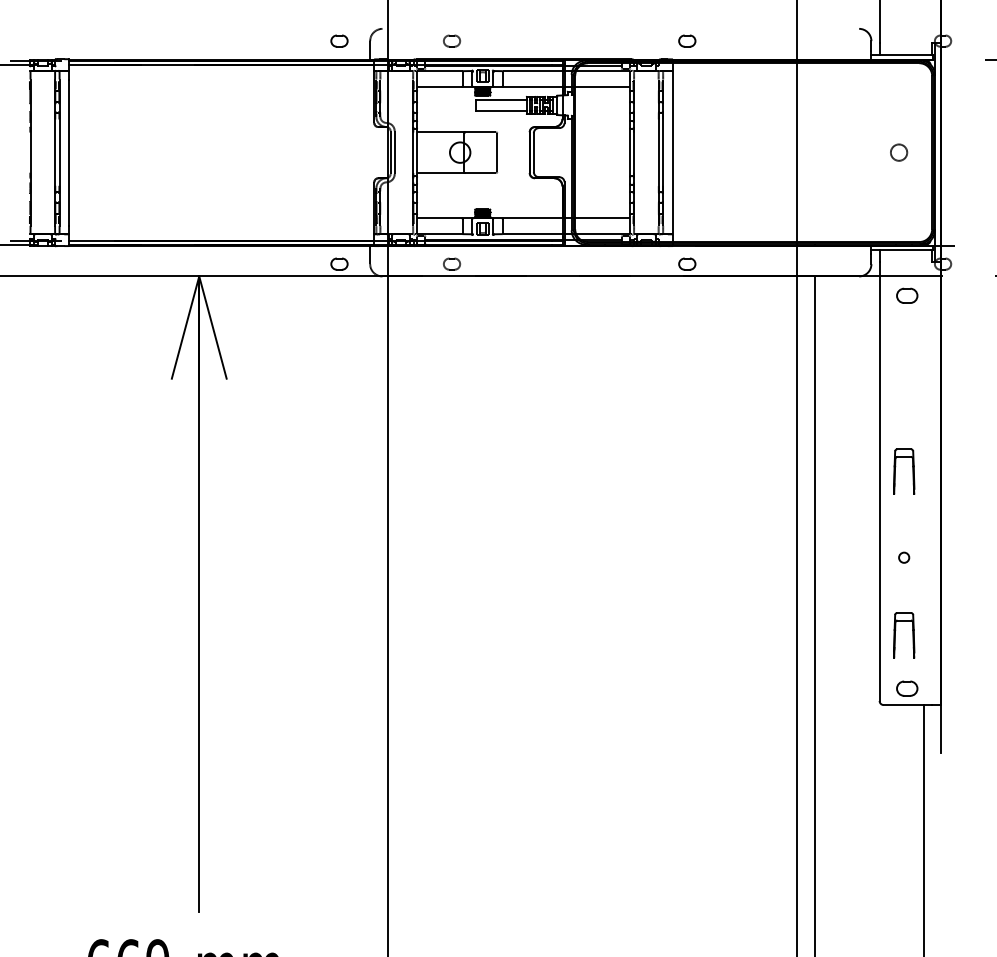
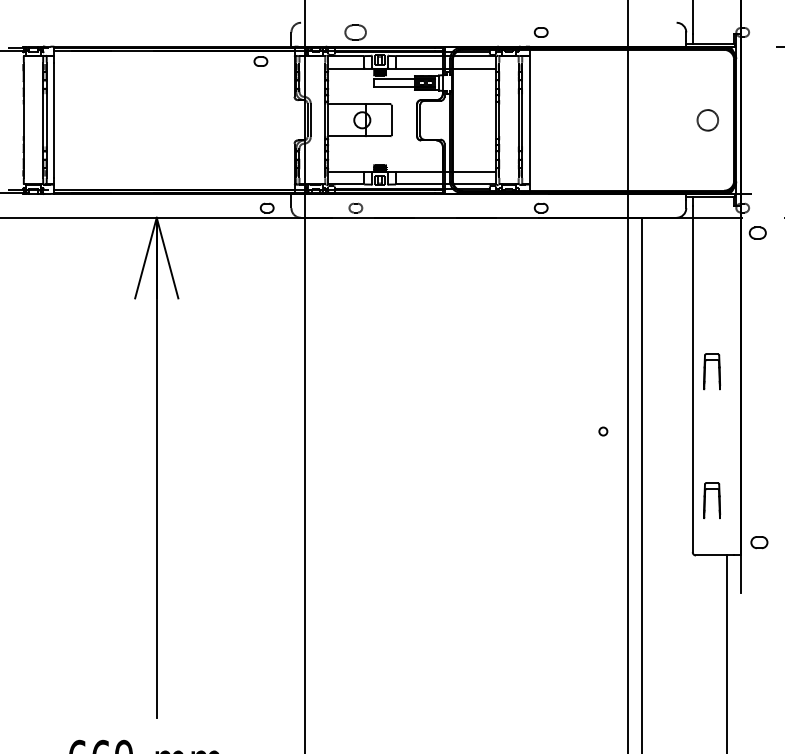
part: (339, 40) -> (260, 61), moved
part: (452, 40) -> (356, 31), size x1.6
circle: (899, 152) -> (708, 120), size x1.6
part: (907, 295) -> (758, 232), moved
circle: (904, 557) -> (603, 431), moved
part: (907, 688) -> (759, 542), moved

